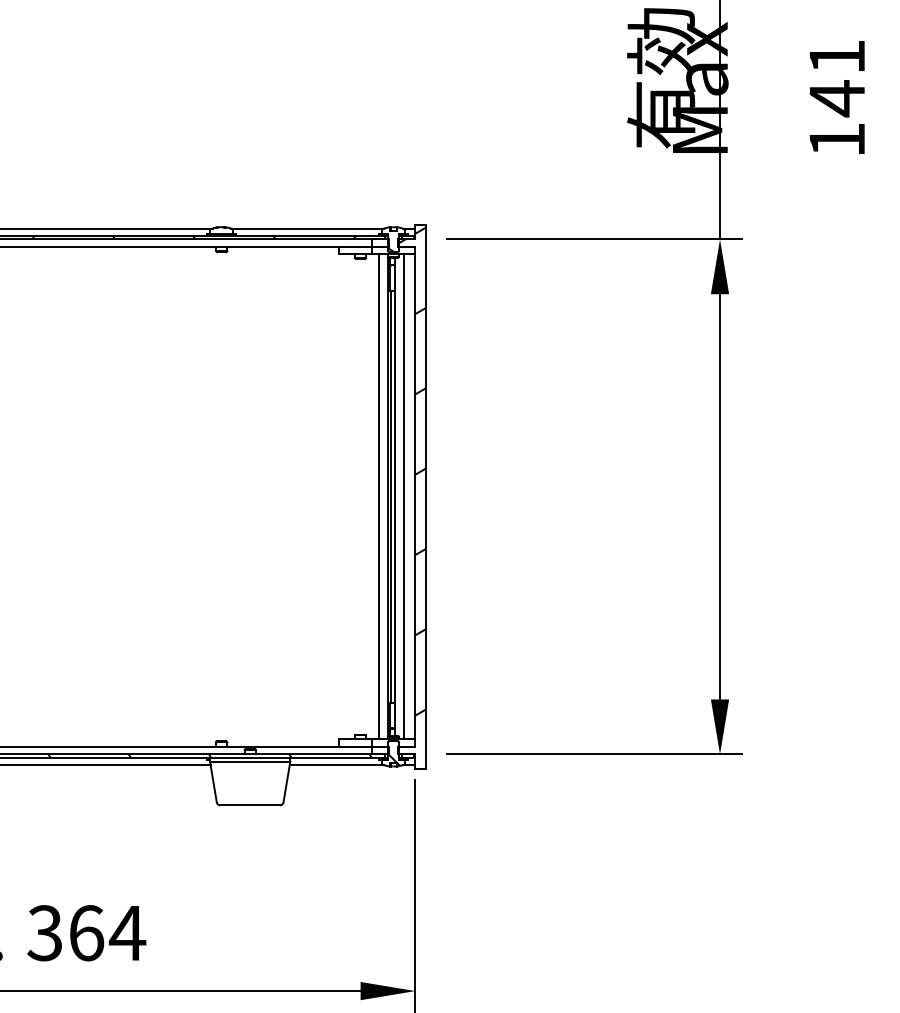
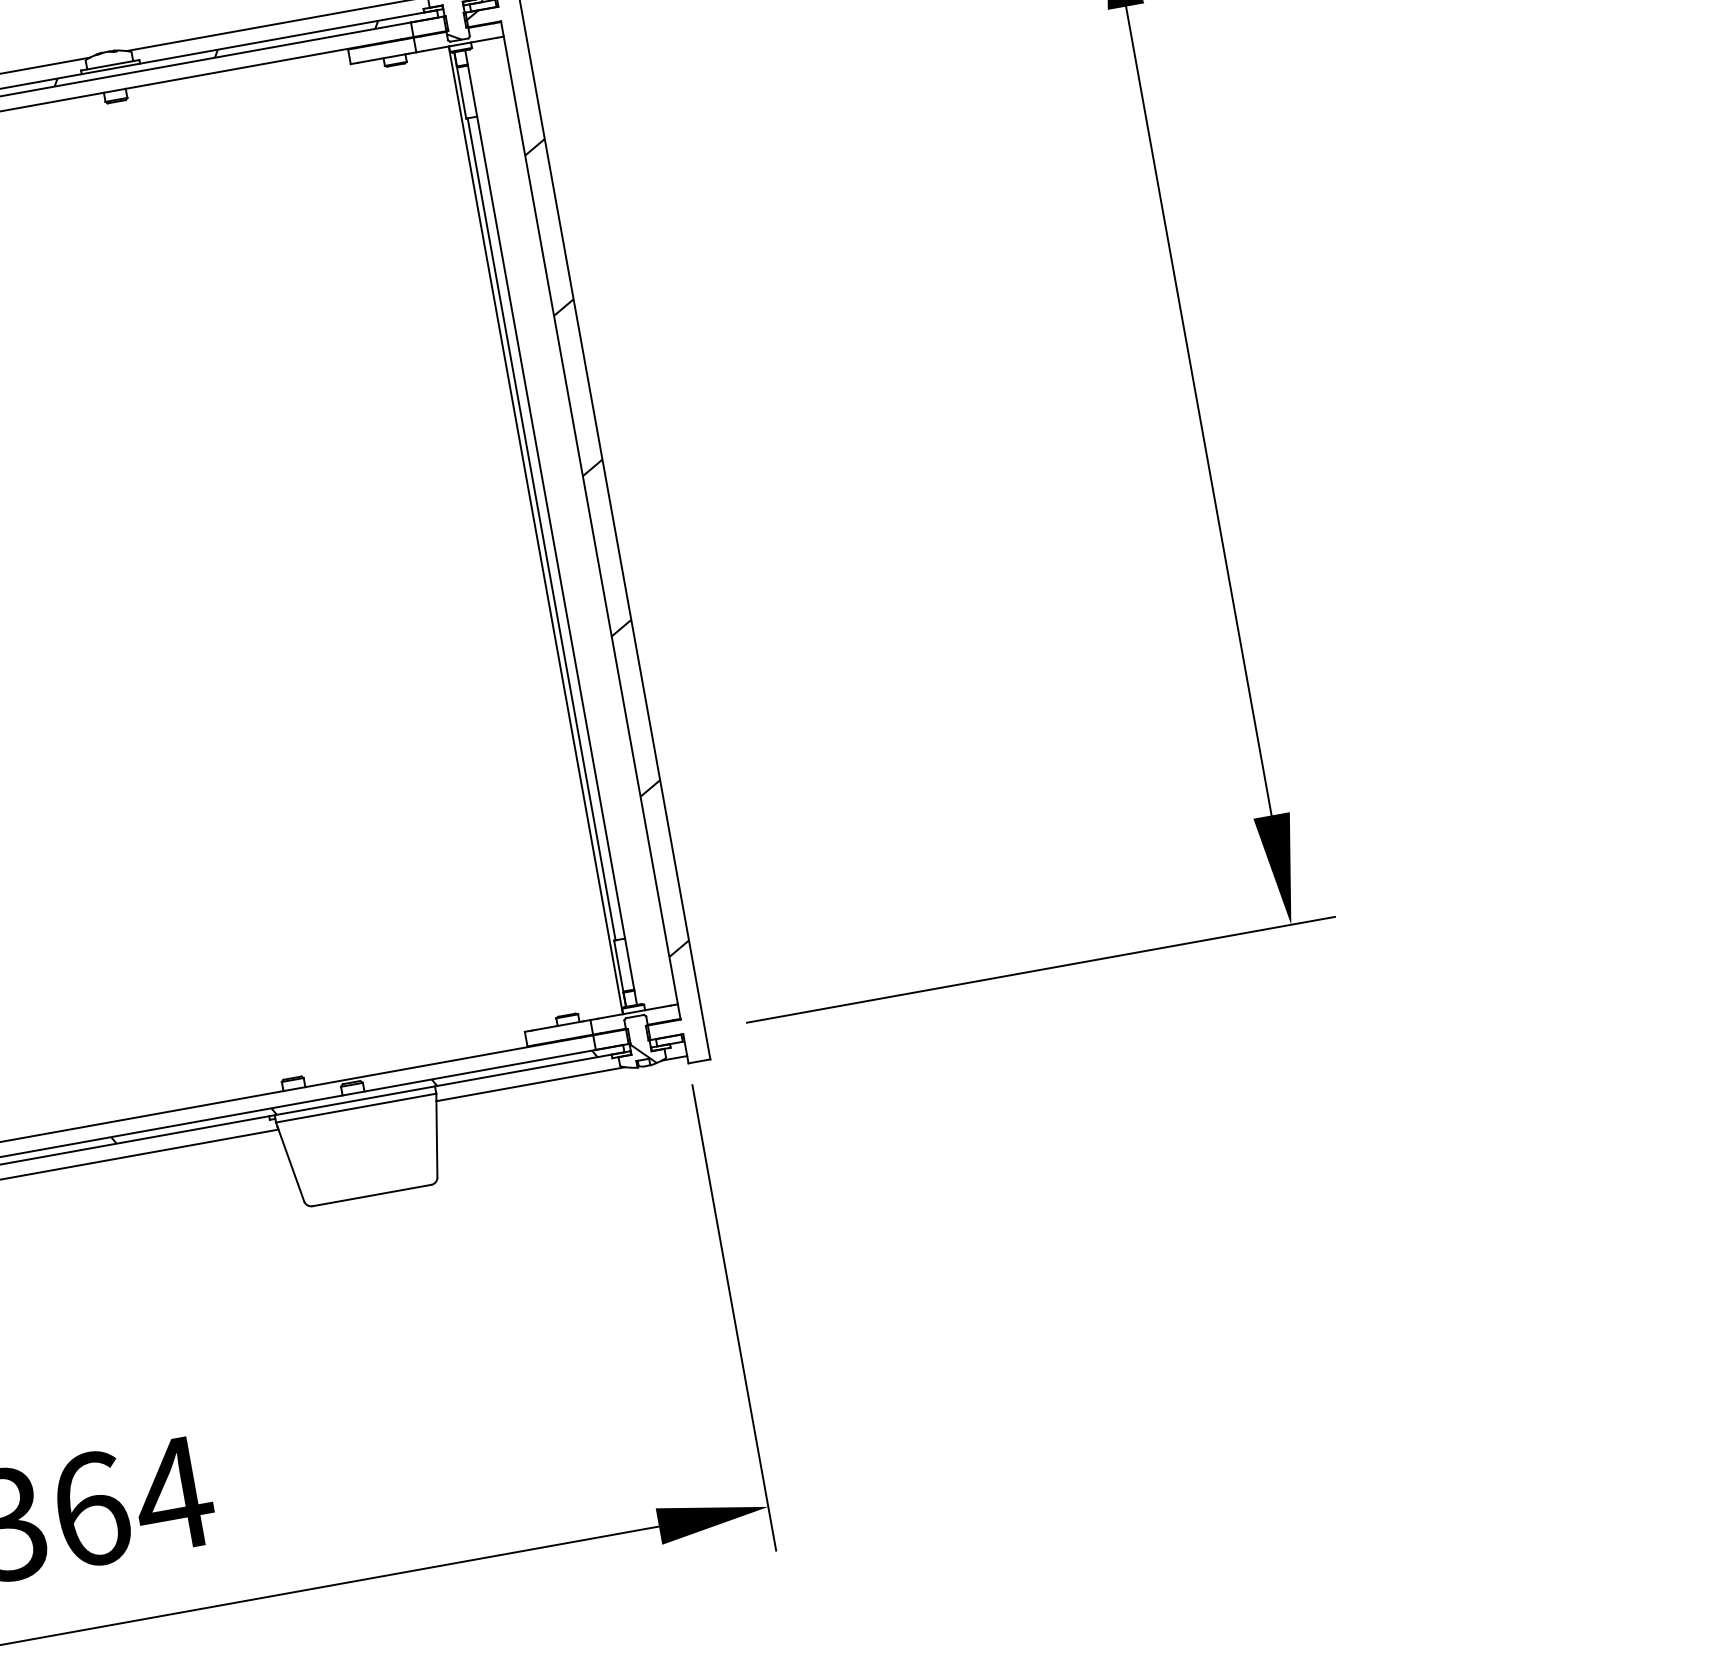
line: (378, 496) -> (517, 533), removed
line: (404, 496) -> (568, 523), removed

